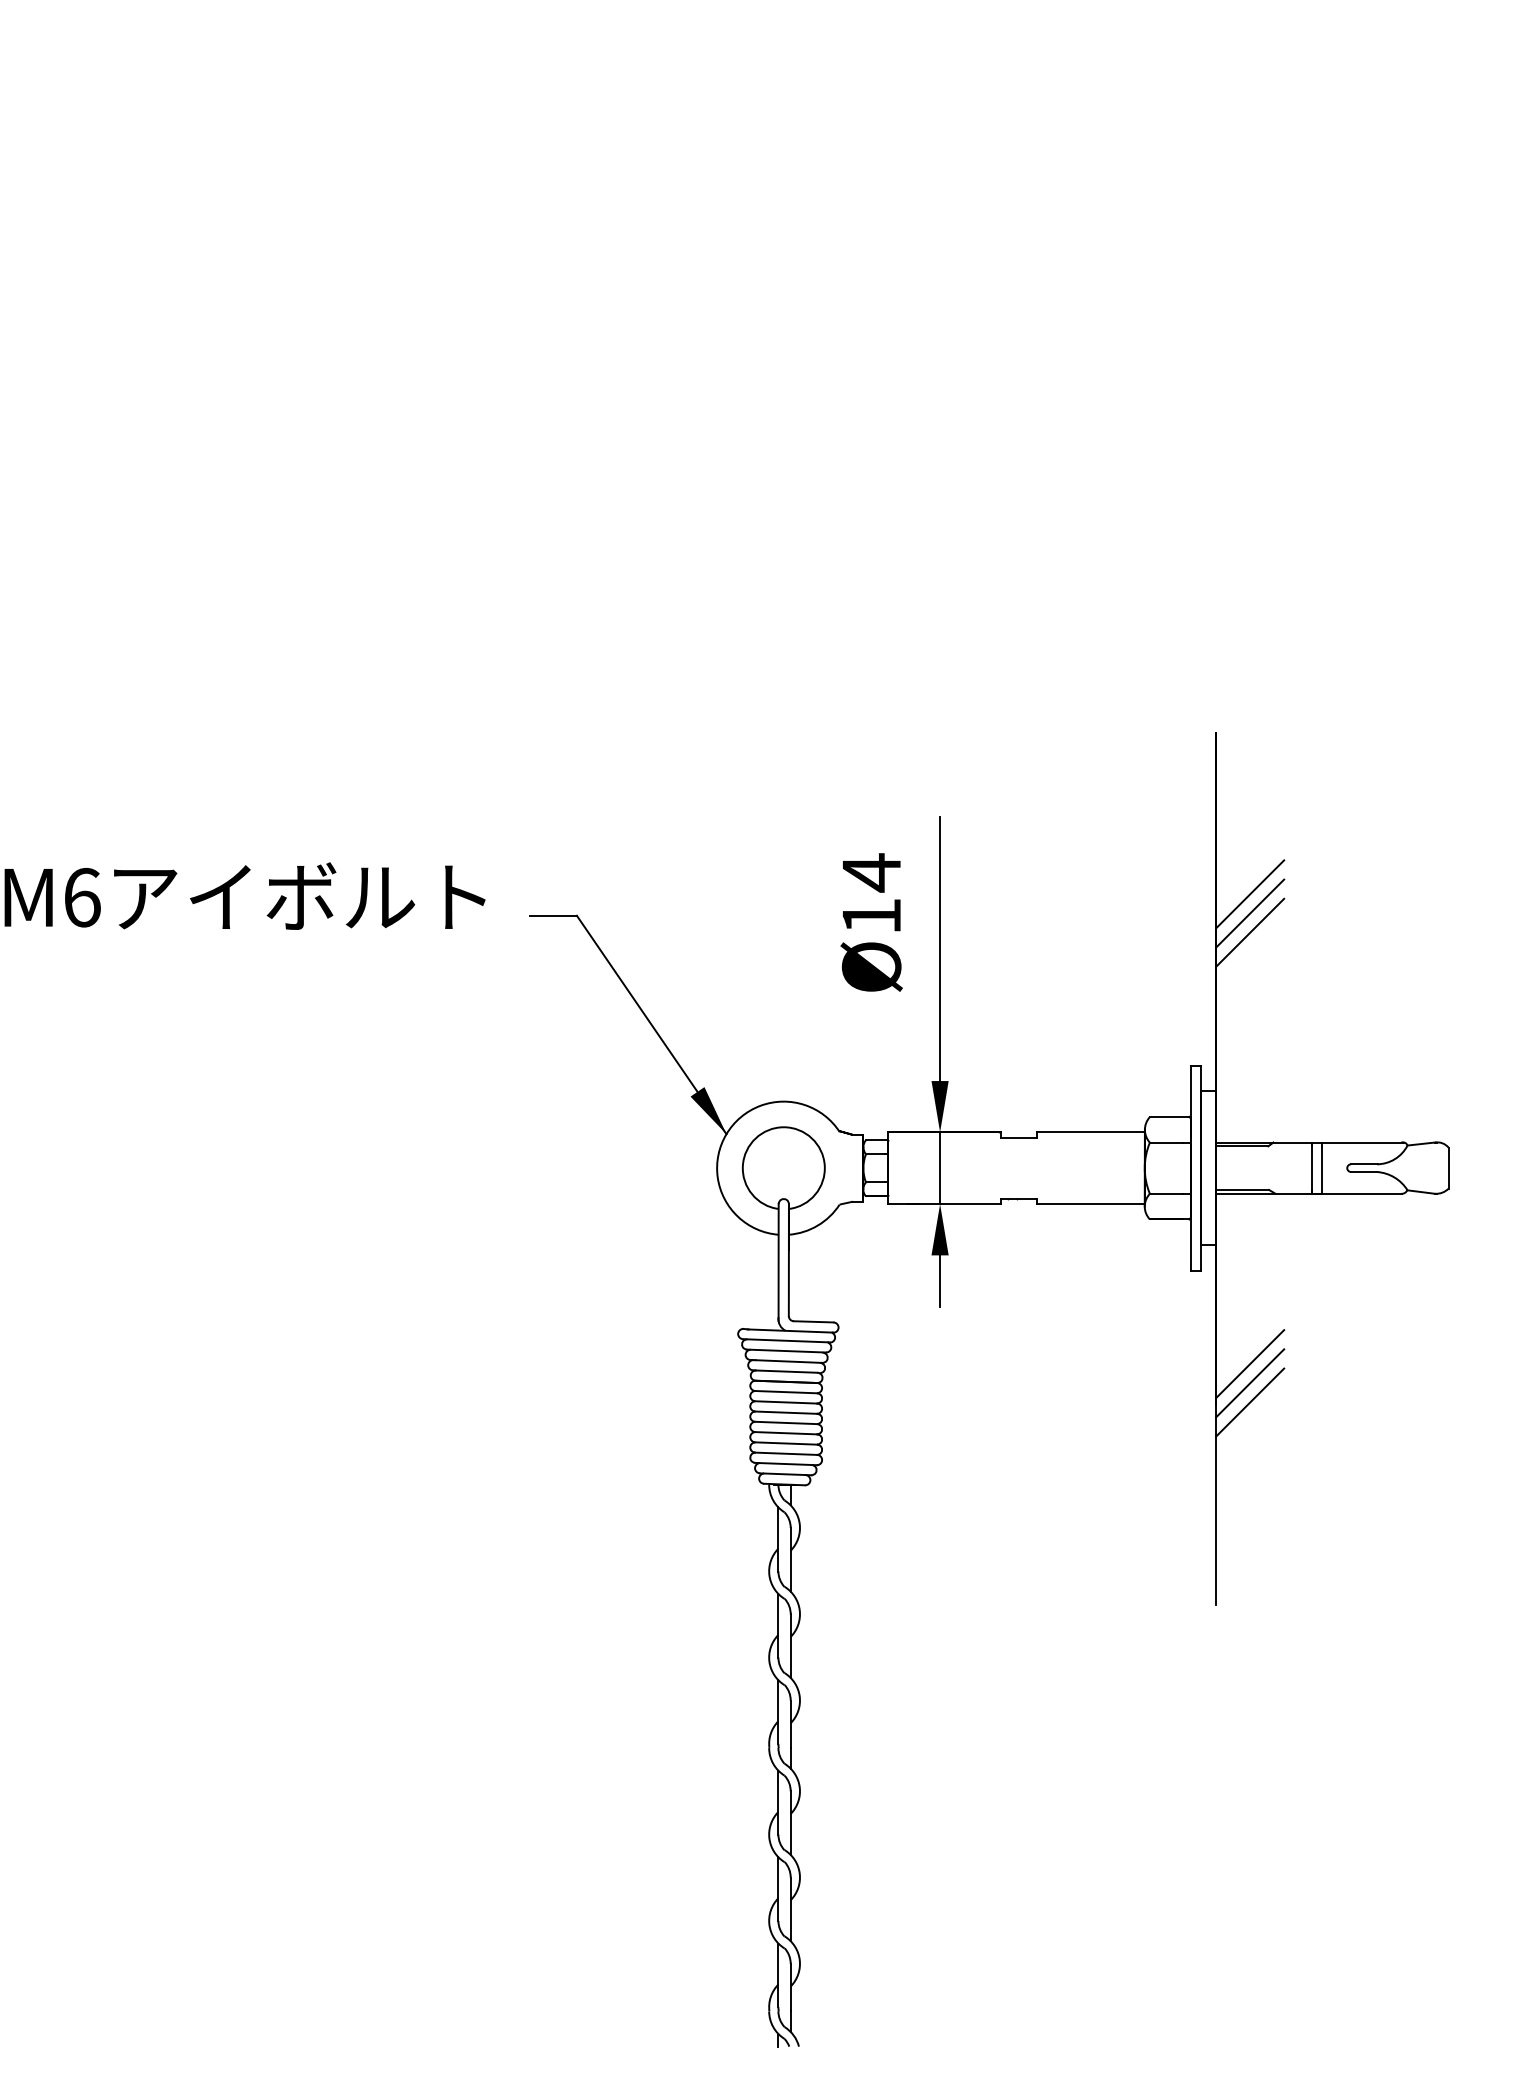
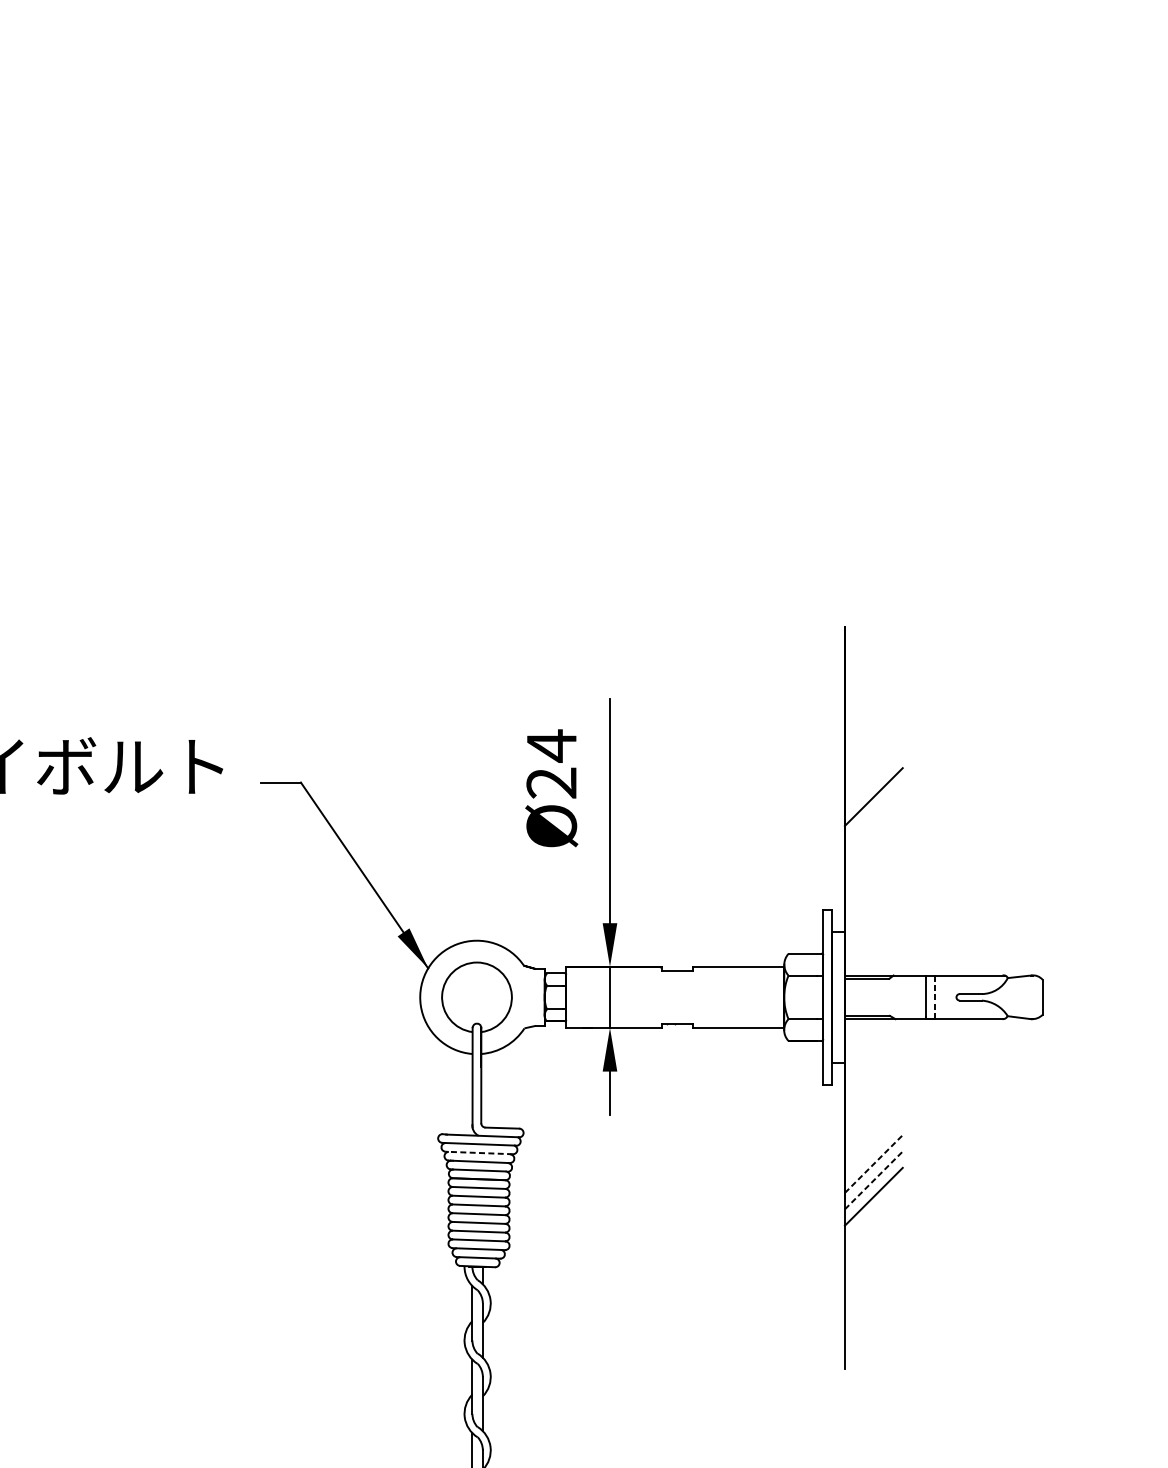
line: (1250, 894) -> (874, 764), removed
line: (1250, 913) -> (874, 780), removed
text: (870, 916) -> (550, 783), Ø14 -> Ø24
line: (1321, 1169) -> (934, 998), solid -> dashed
line: (786, 1351) -> (479, 1153), solid -> dashed
line: (1250, 1363) -> (874, 1163), solid -> dashed
line: (1250, 1382) -> (874, 1179), solid -> dashed

